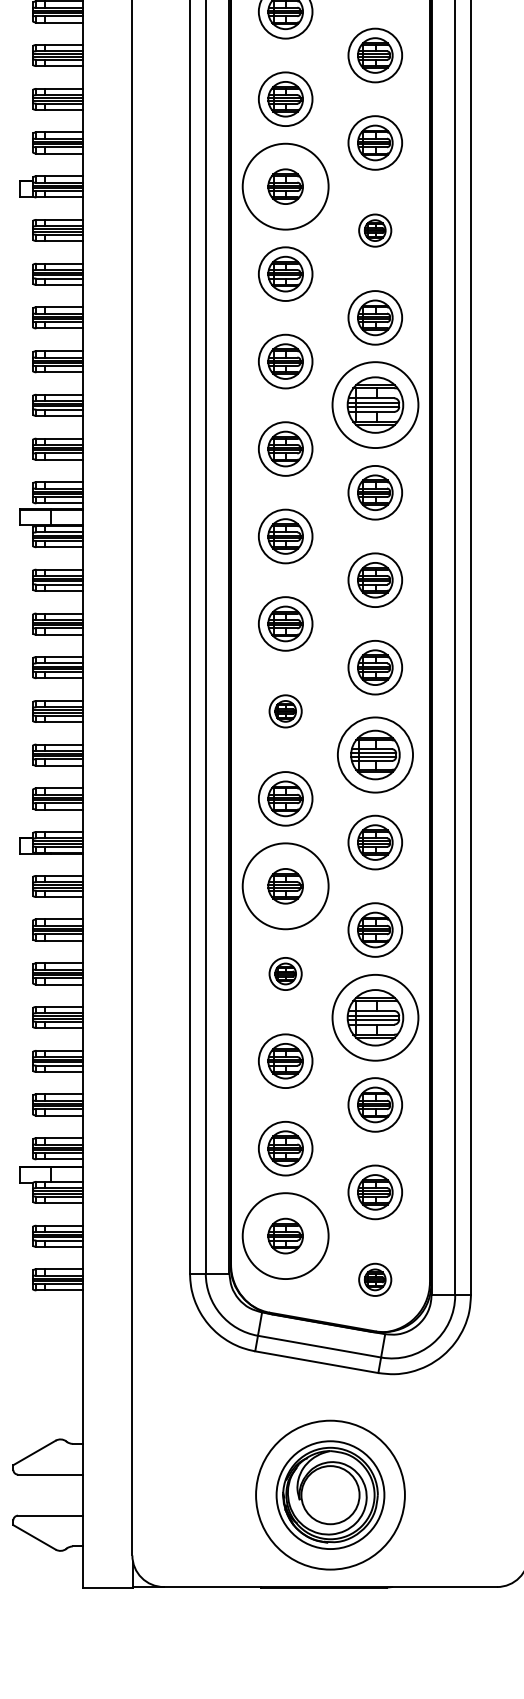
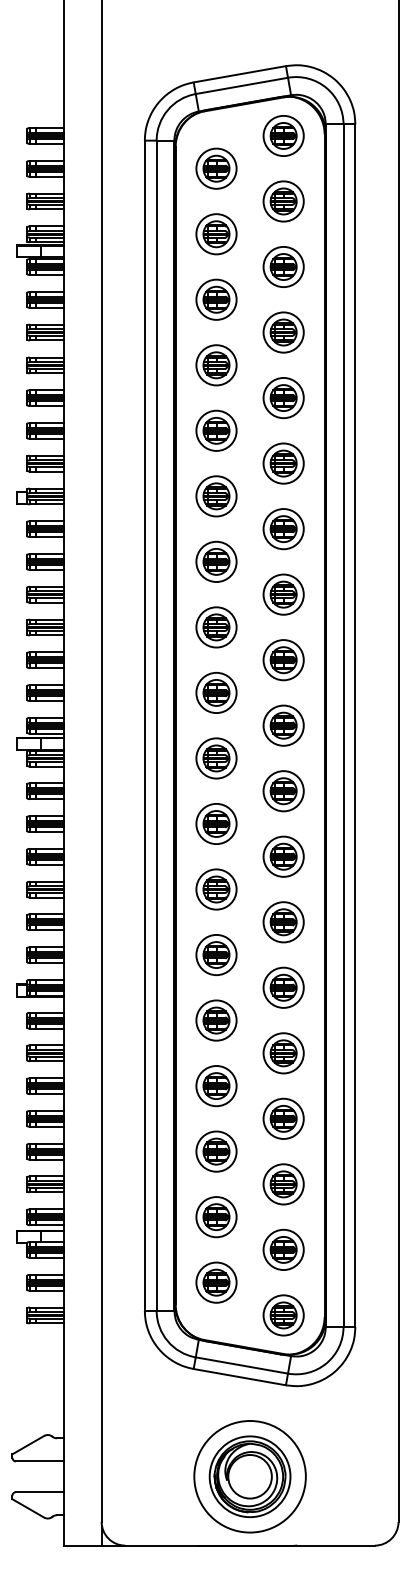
circle: (285, 186) -> (216, 496), size x0.62
part: (375, 230) -> (283, 529), size x1.67
part: (375, 405) -> (283, 660), size x0.62
part: (285, 711) -> (216, 889), size x1.67
part: (375, 755) -> (283, 922), size x0.71
circle: (285, 886) -> (216, 1020), size x0.62
part: (285, 974) -> (216, 1086), size x1.67
part: (375, 1017) -> (283, 1118), size x0.62
circle: (285, 1235) -> (216, 1282), size x0.62
part: (375, 1279) -> (283, 1315), size x1.67

